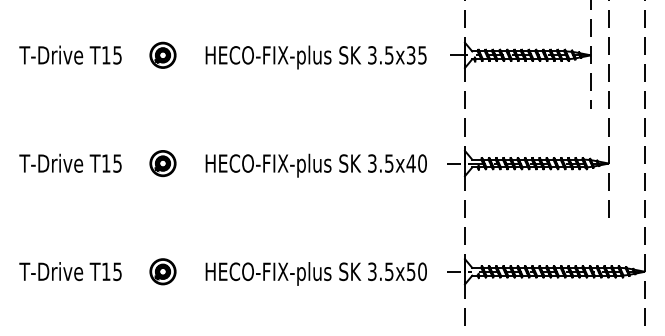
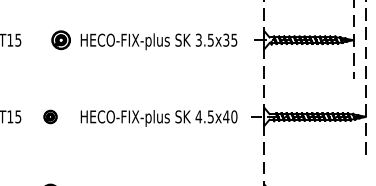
part: (162, 54) -> (60, 39), moved
part: (162, 163) -> (50, 116), size x0.7
text: (371, 163) -> (198, 116), 3.5x40 -> 4.5x40

